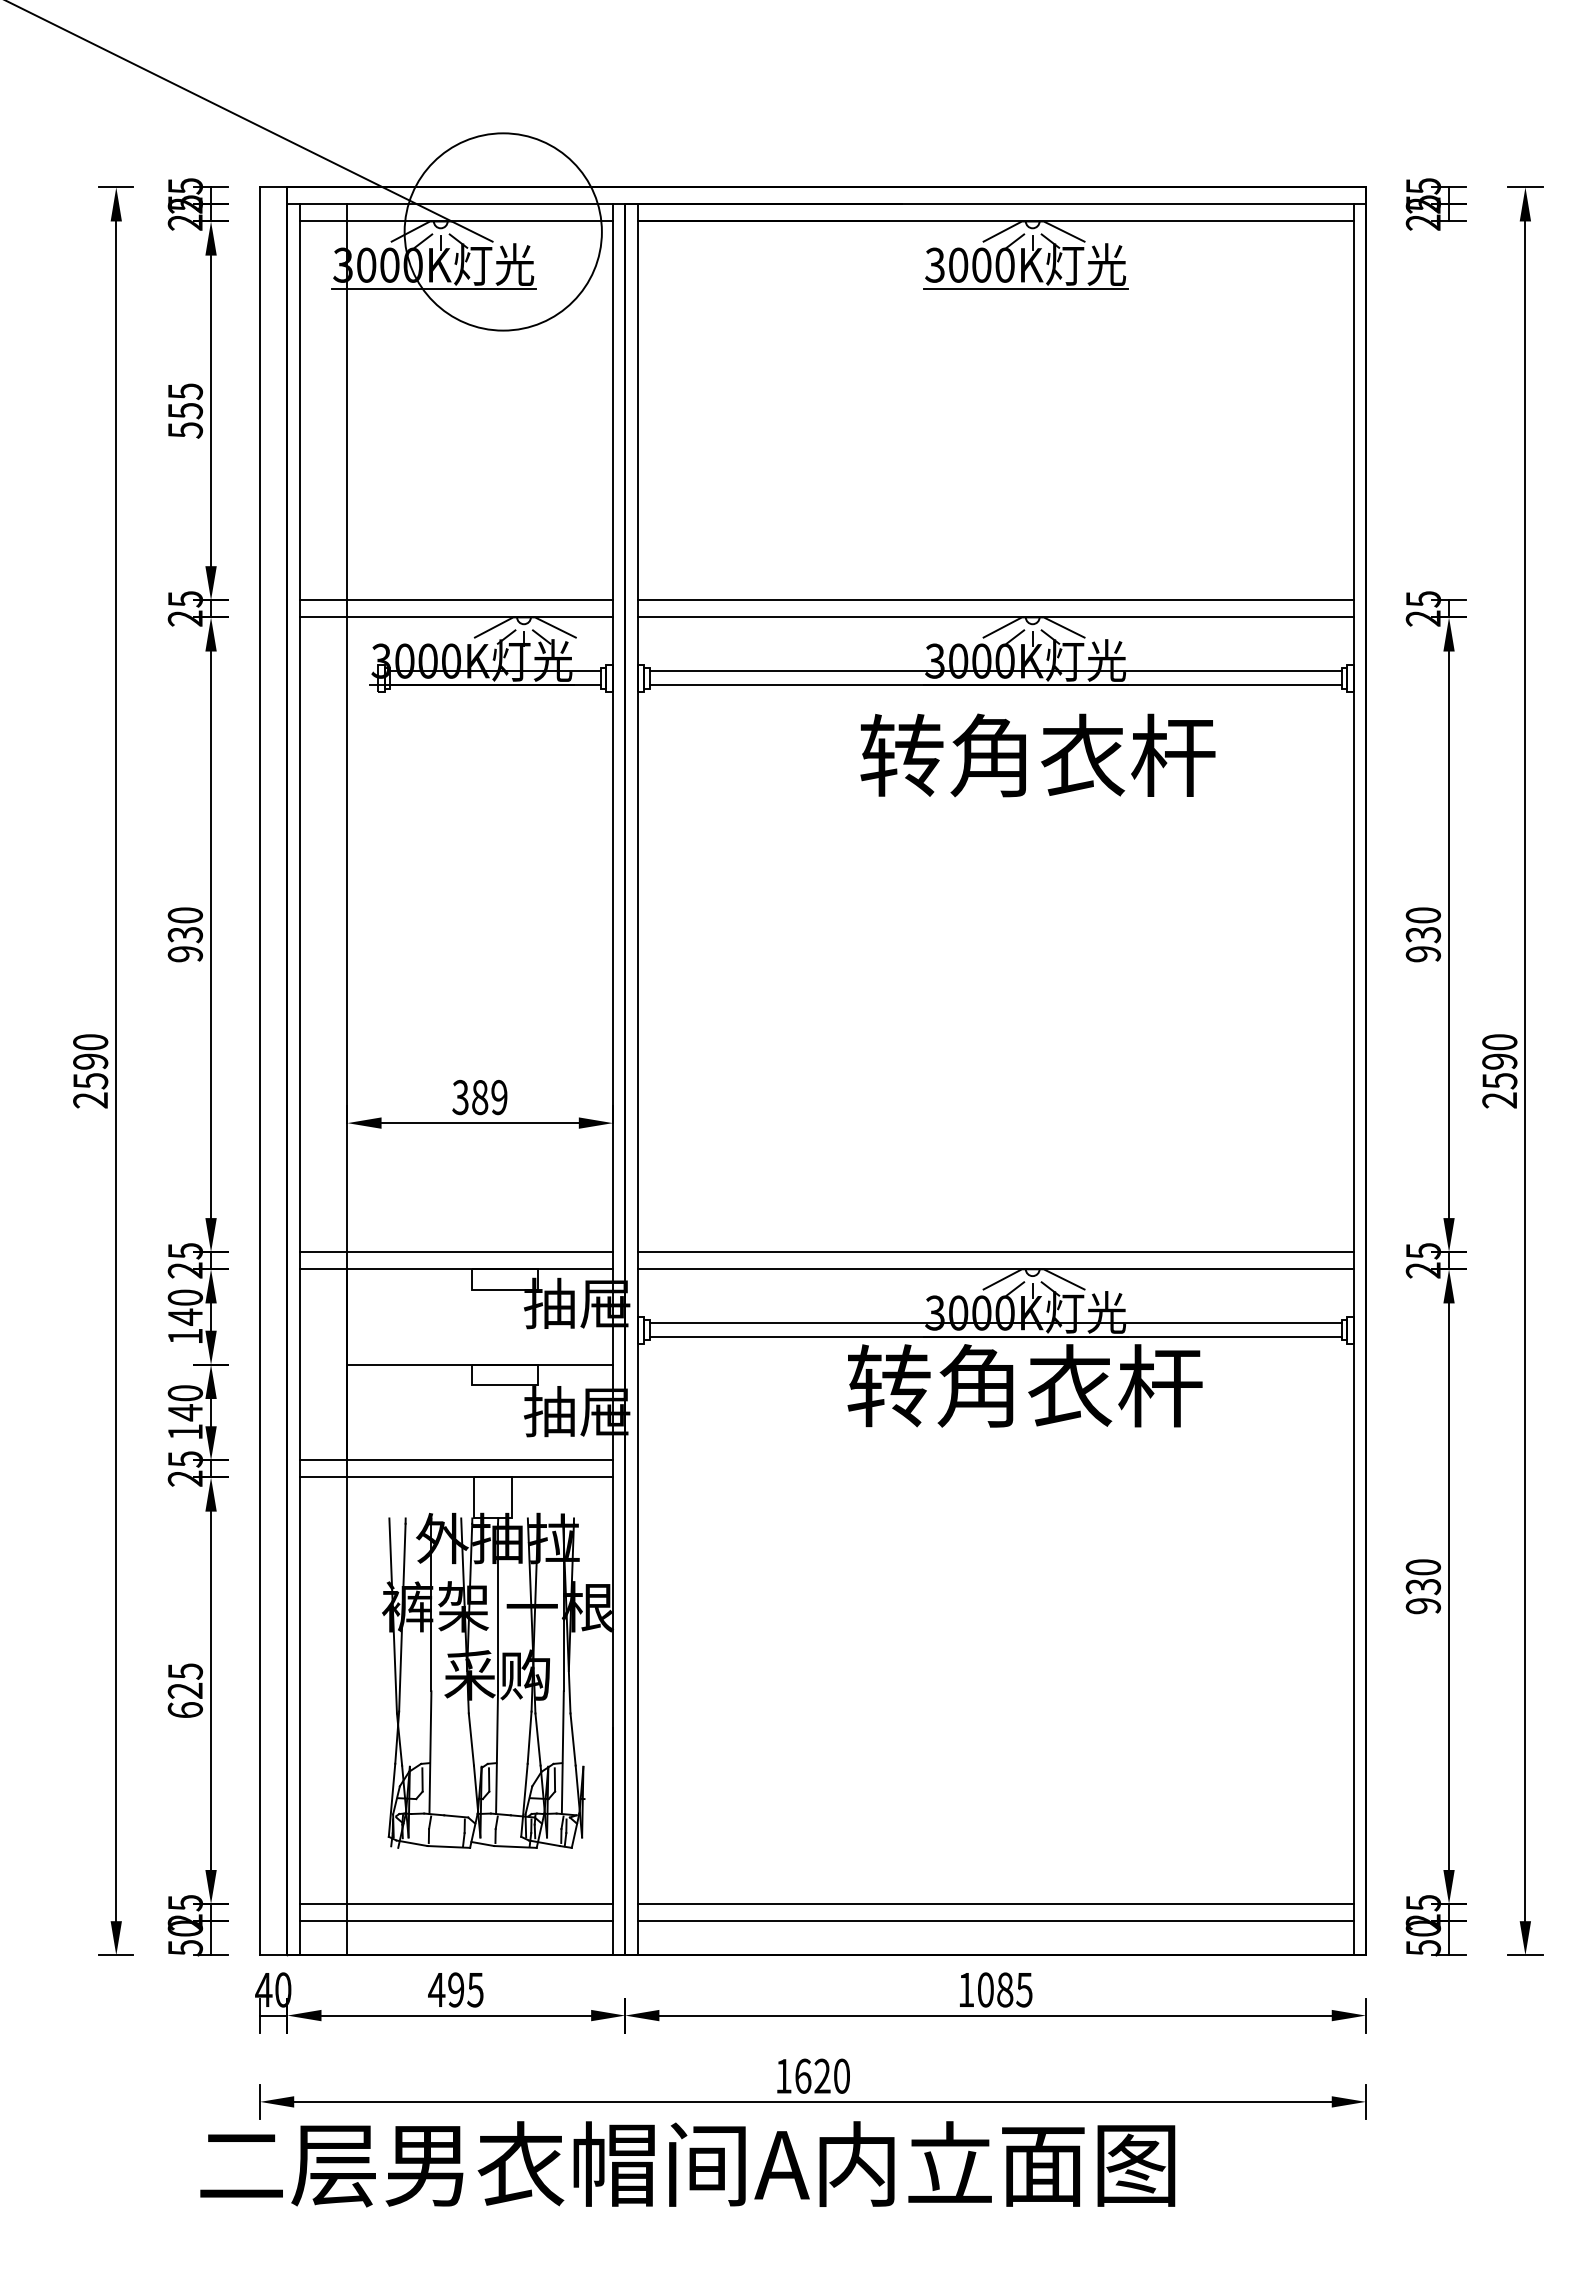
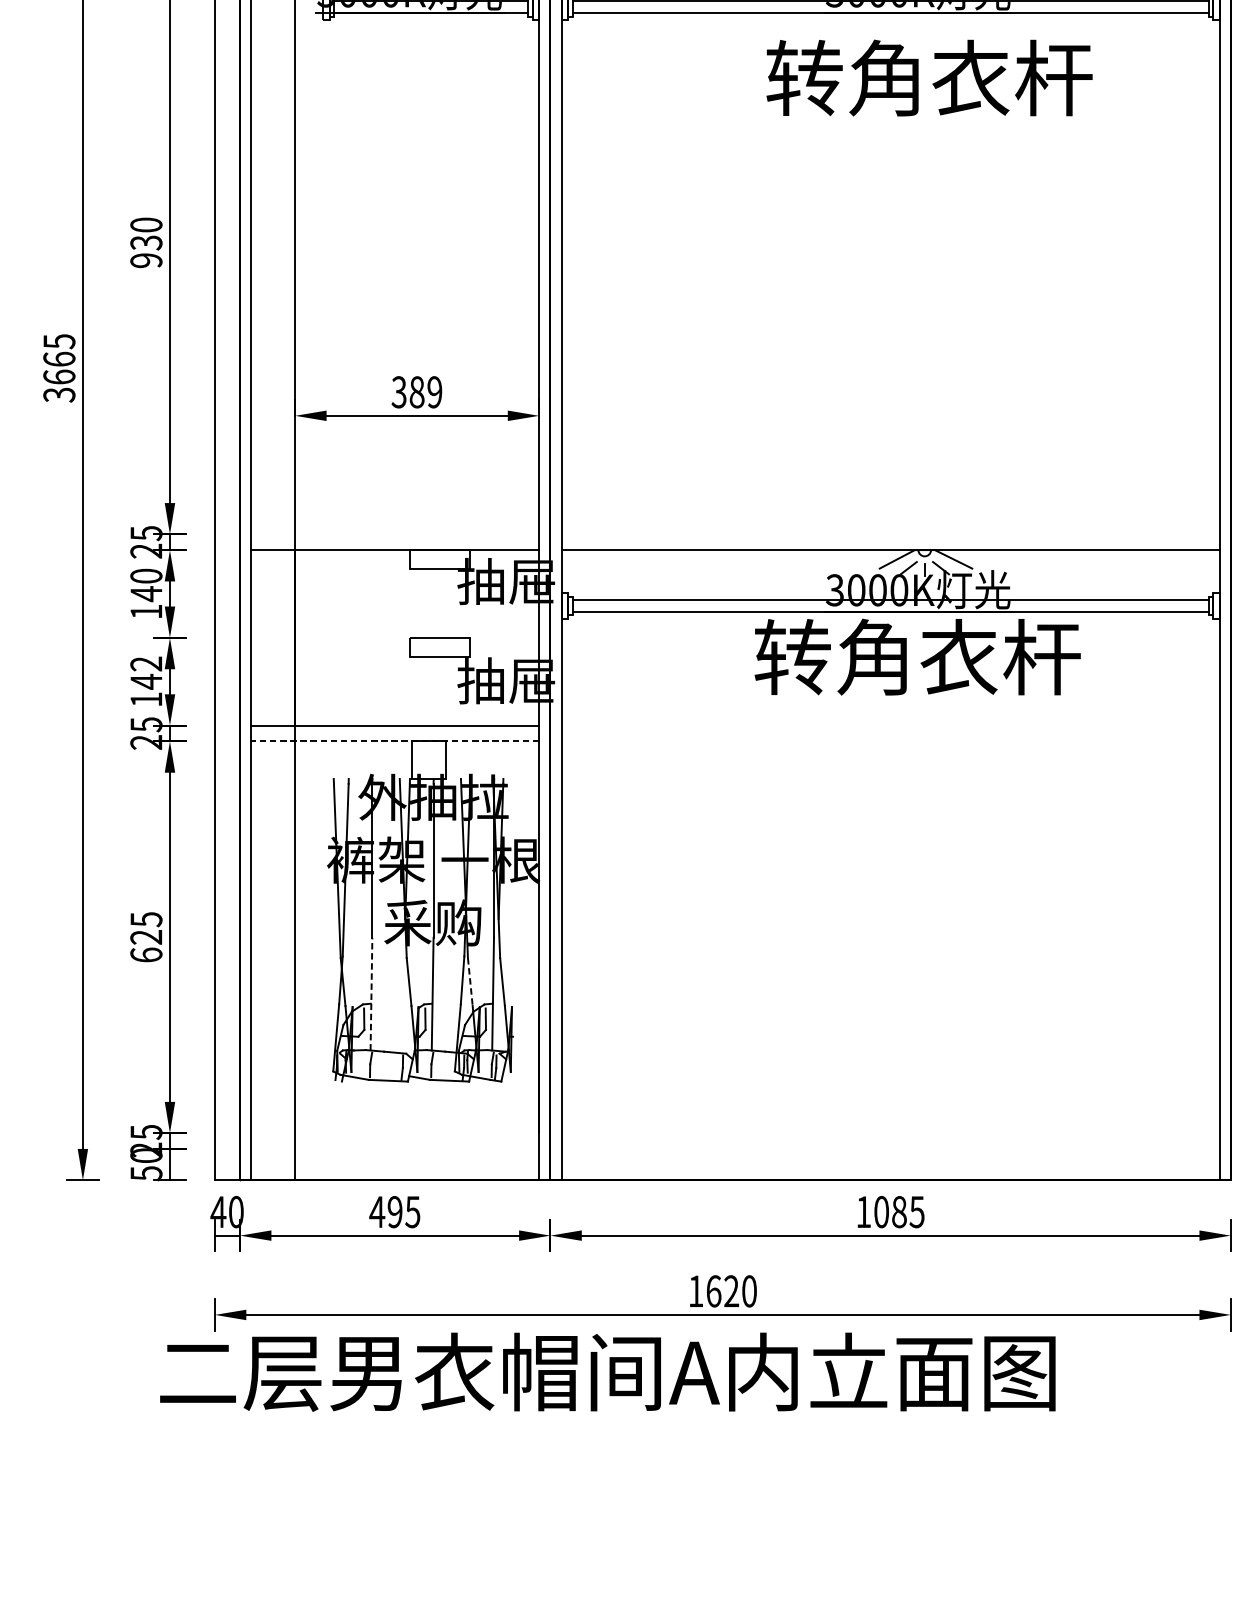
text: (90, 1071) -> (59, 368), 2590 -> 3665
line: (455, 1252) -> (394, 534), removed
line: (995, 1252) -> (890, 534), removed
line: (479, 1364) -> (416, 637), removed
text: (185, 1393) -> (146, 664), 140 -> 142
line: (456, 1477) -> (395, 741), solid -> dashed
line: (538, 1740) -> (470, 982), solid -> dashed
line: (430, 1752) -> (371, 993), solid -> dashed
line: (455, 1904) -> (394, 1133), removed
line: (995, 1904) -> (890, 1133), removed
line: (455, 1921) -> (394, 1149), removed
line: (995, 1921) -> (890, 1149), removed

